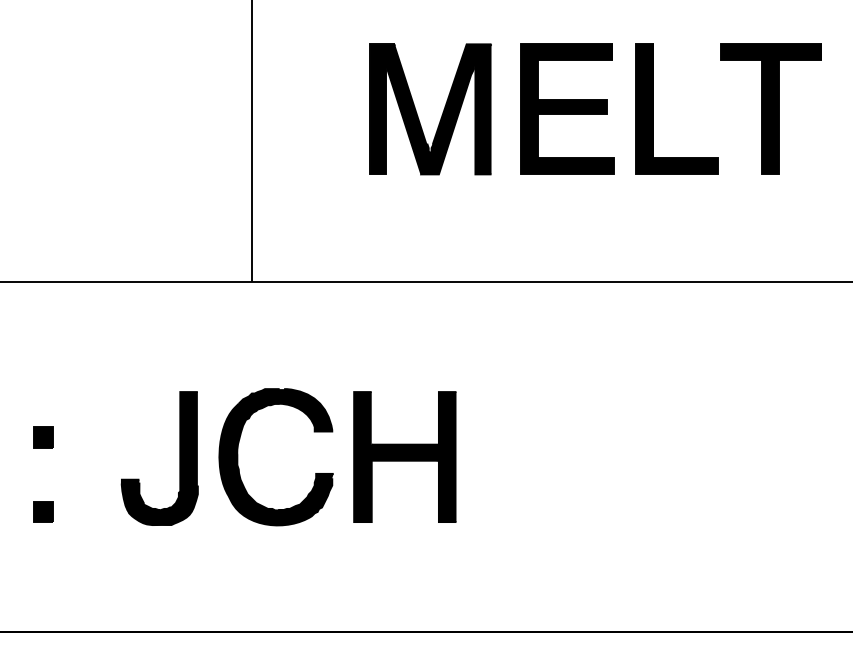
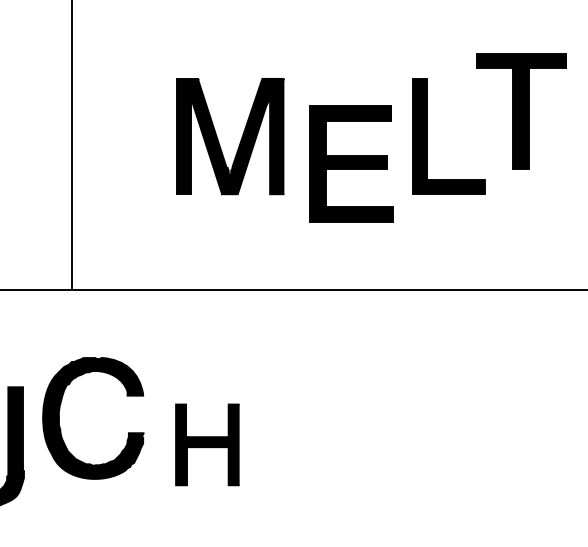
part: (567, 108) -> (351, 163), moved
part: (770, 108) -> (521, 110), moved
part: (404, 456) -> (207, 444), size x0.7
part: (238, 457) -> (59, 418), moved

